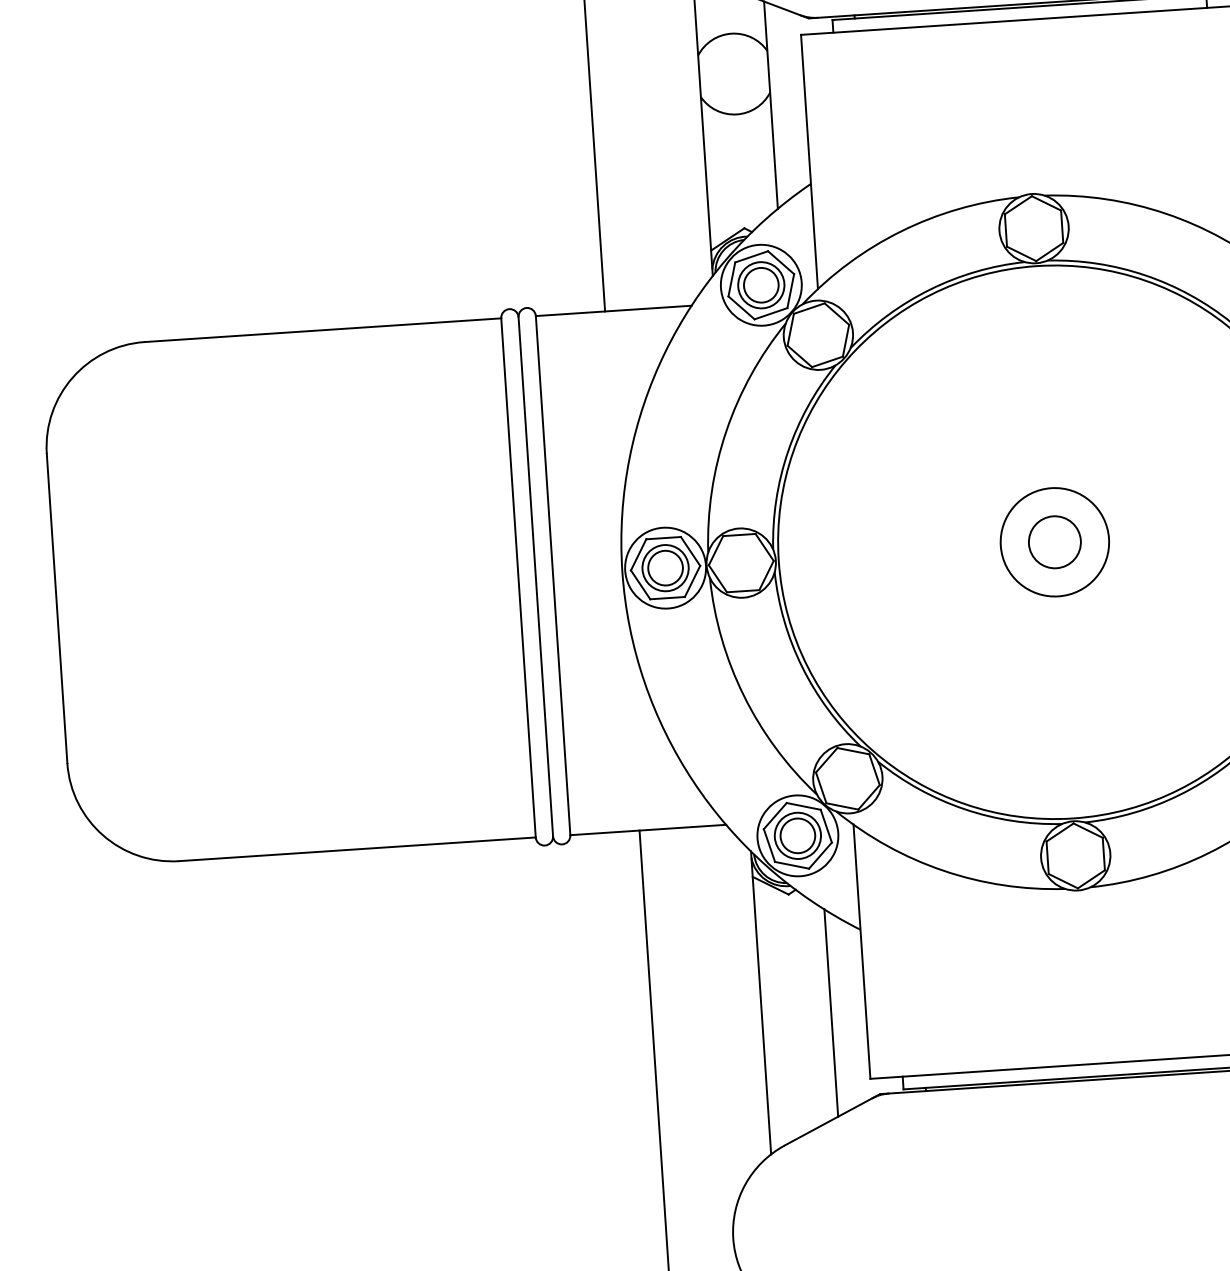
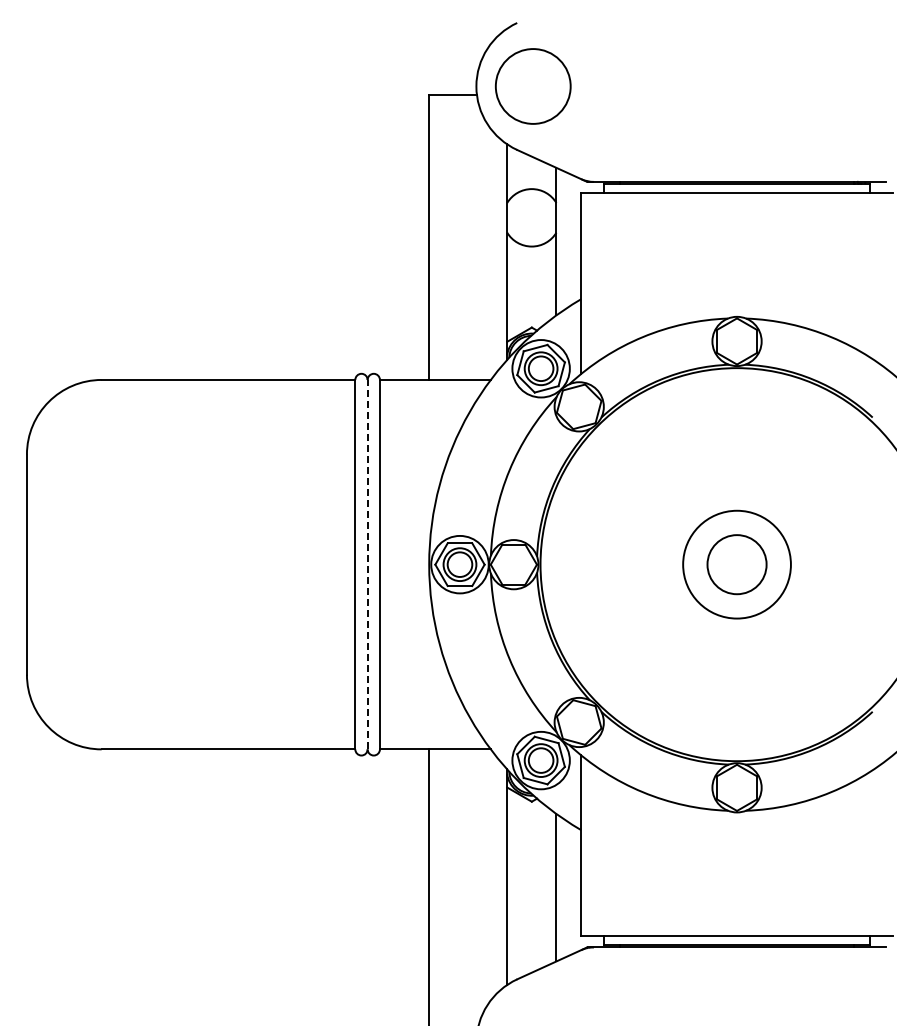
circle: (1054, 542) -> (736, 564), size x1.4
circle: (1054, 542) -> (736, 564), size x1.6
line: (535, 576) -> (367, 564), solid -> dashed

